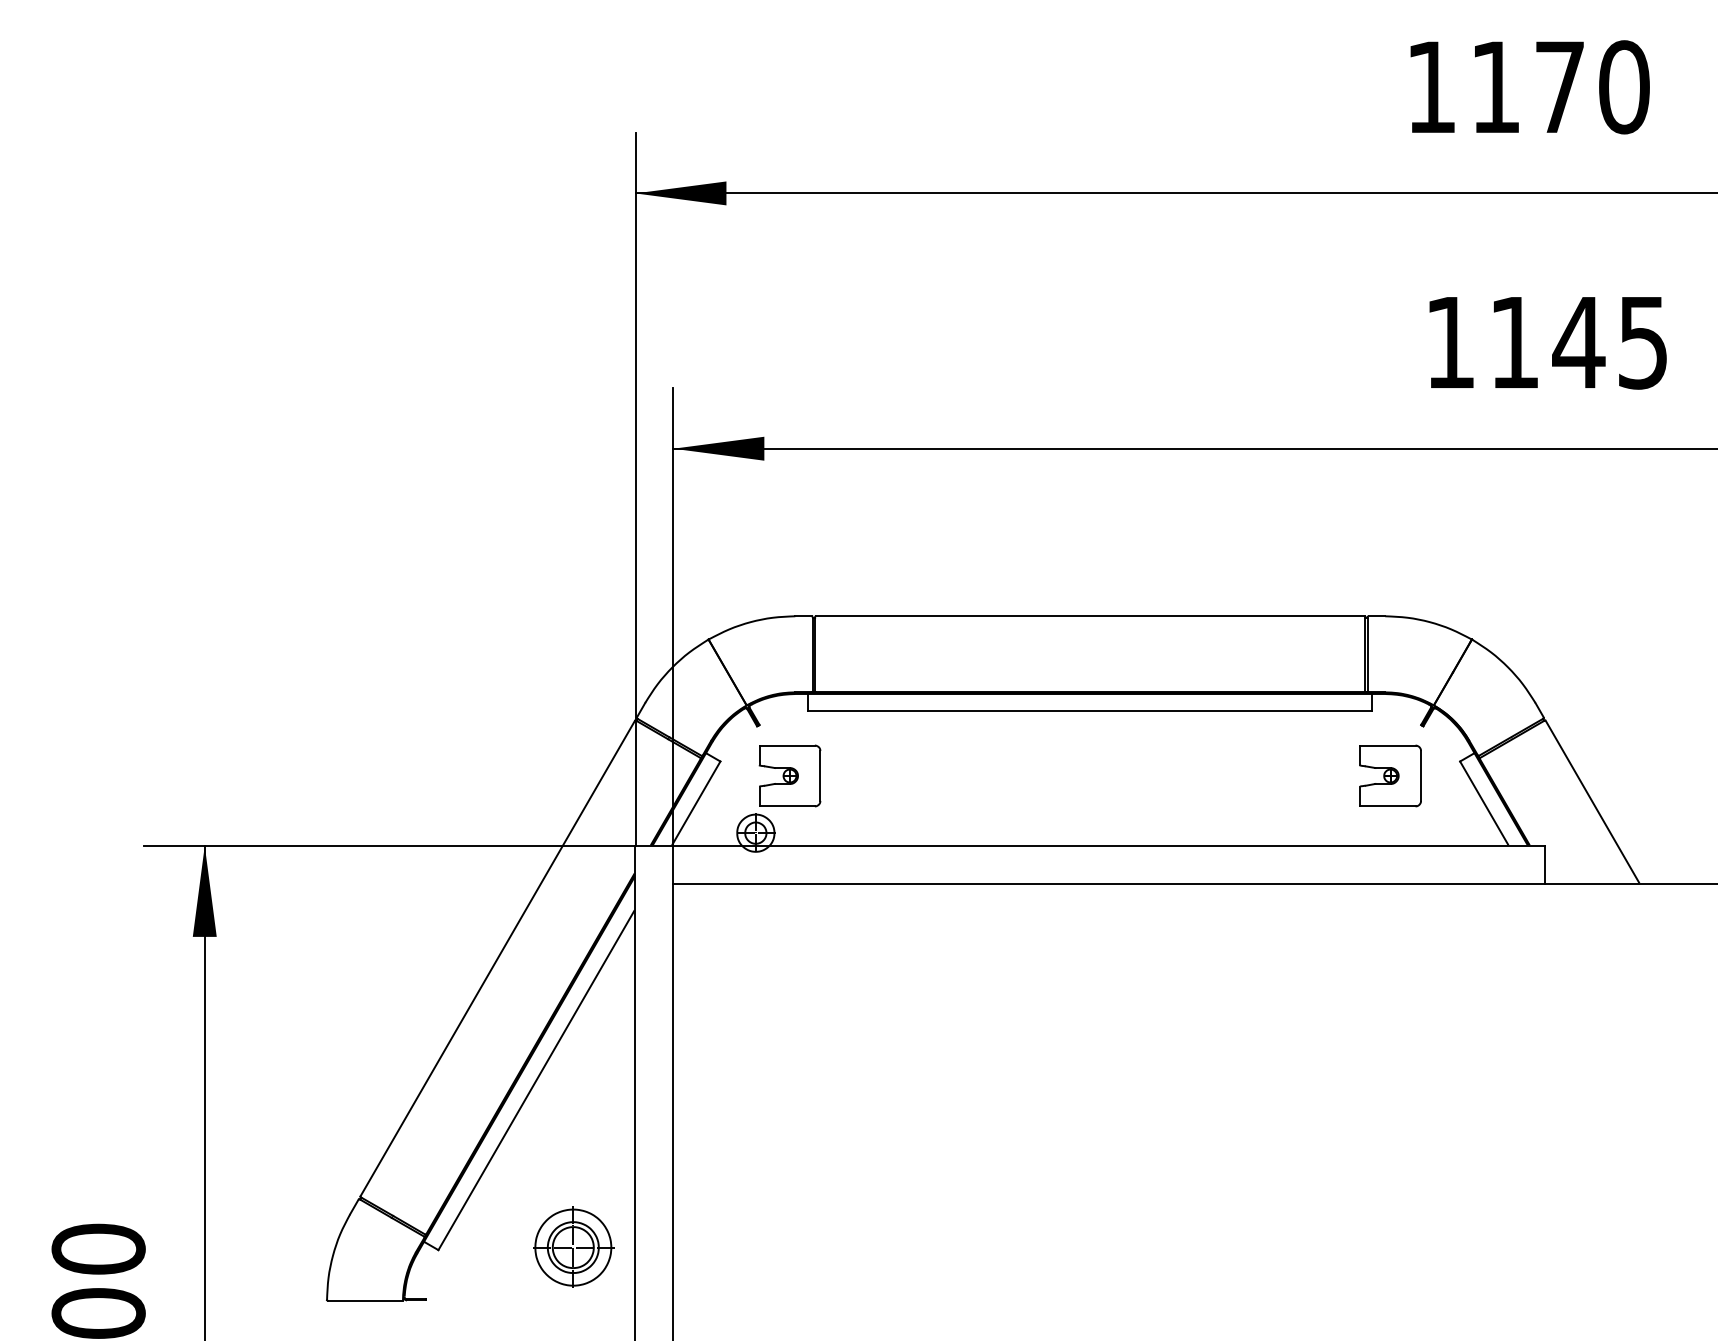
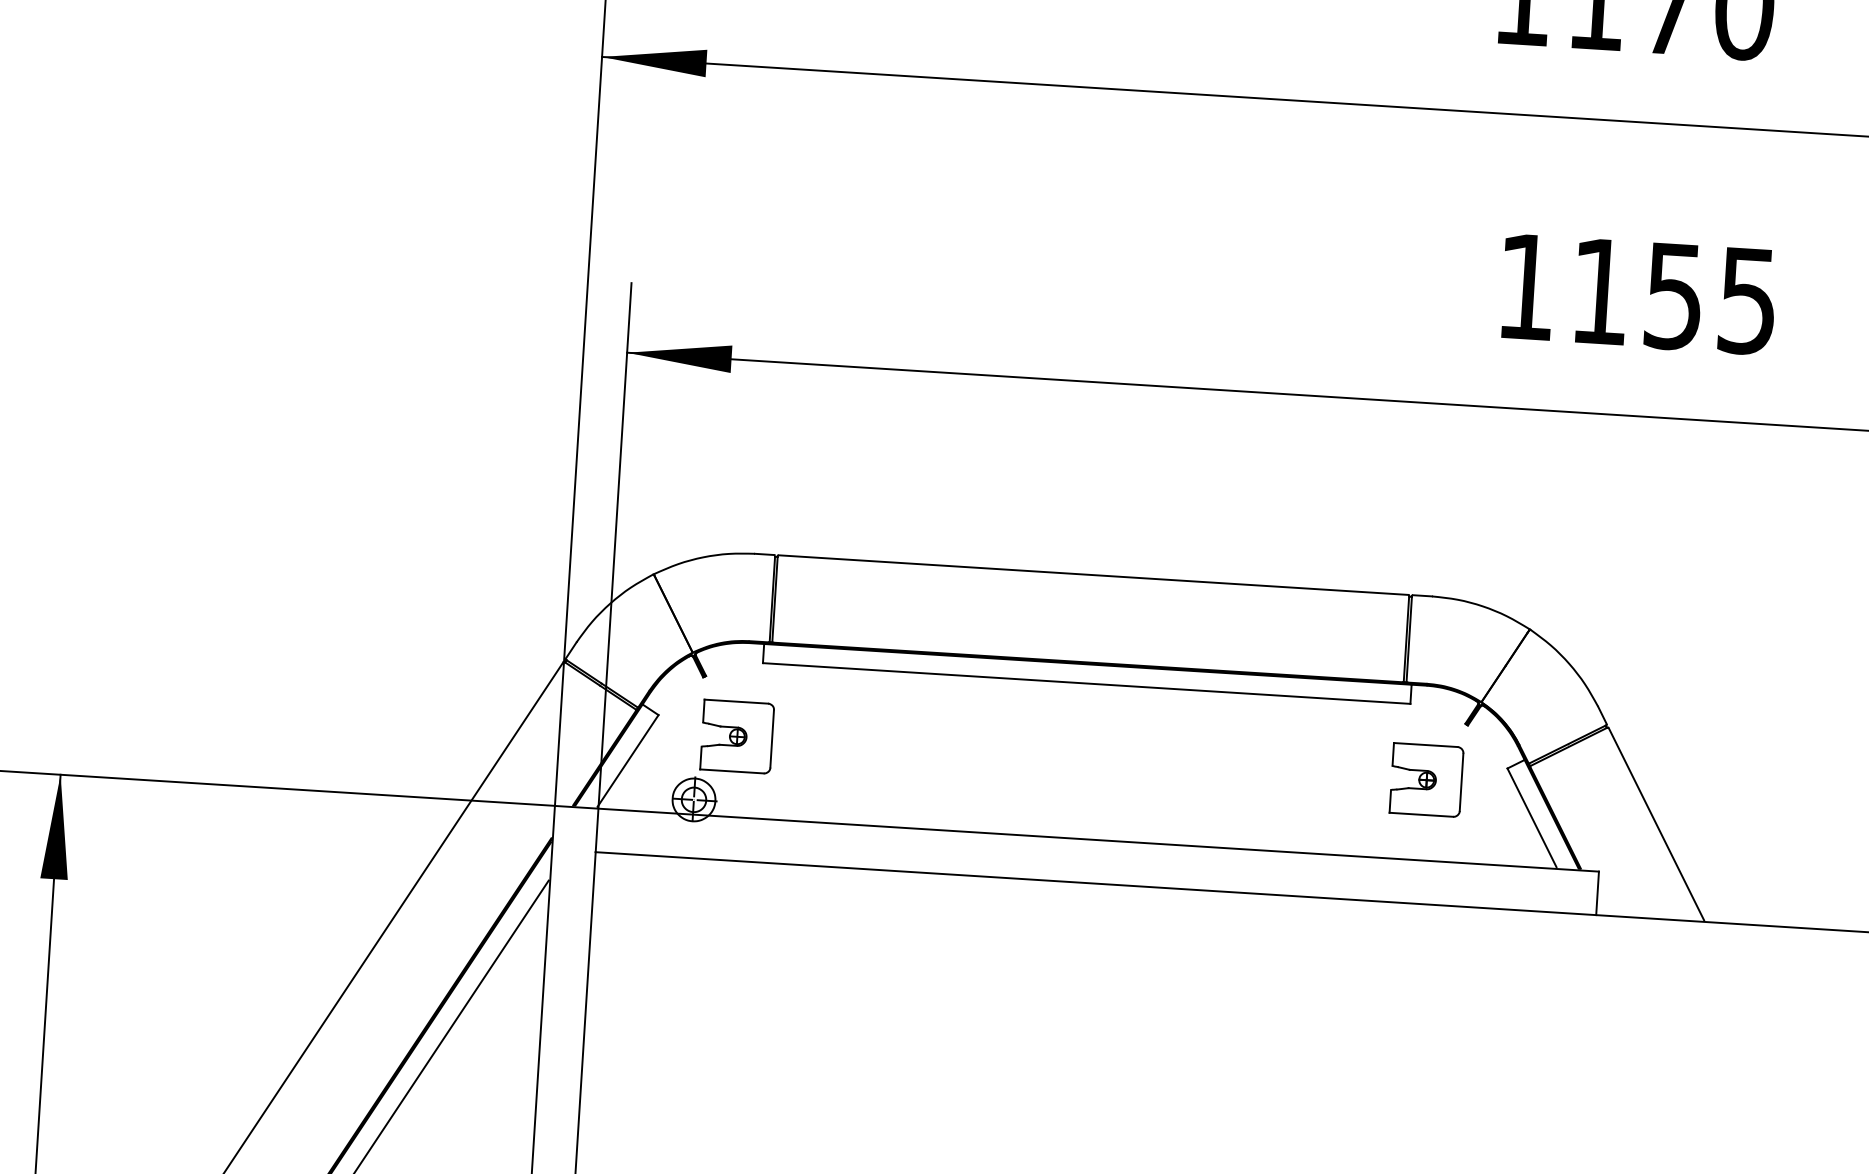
text: (1578, 343) -> (1673, 297), 1145 -> 1155

